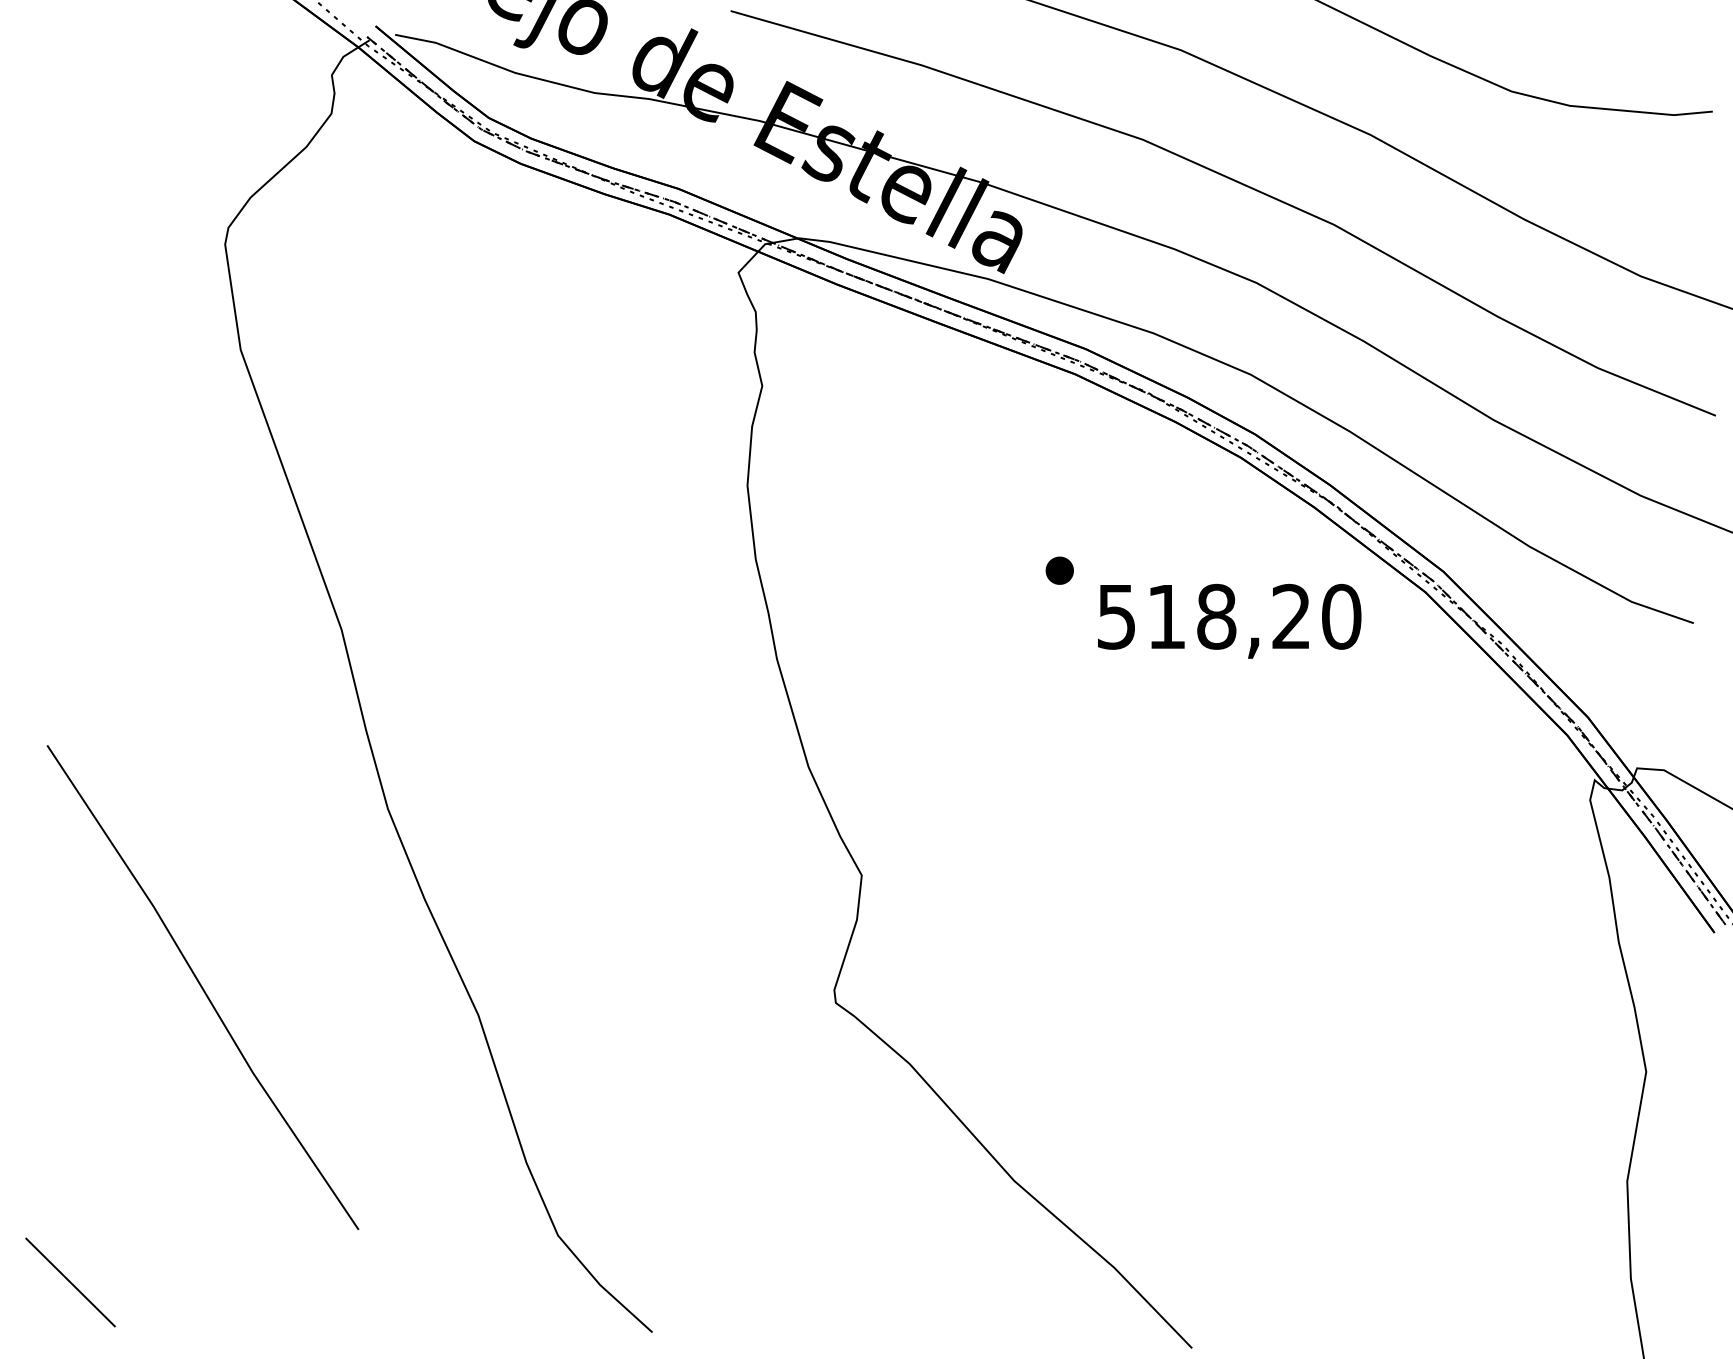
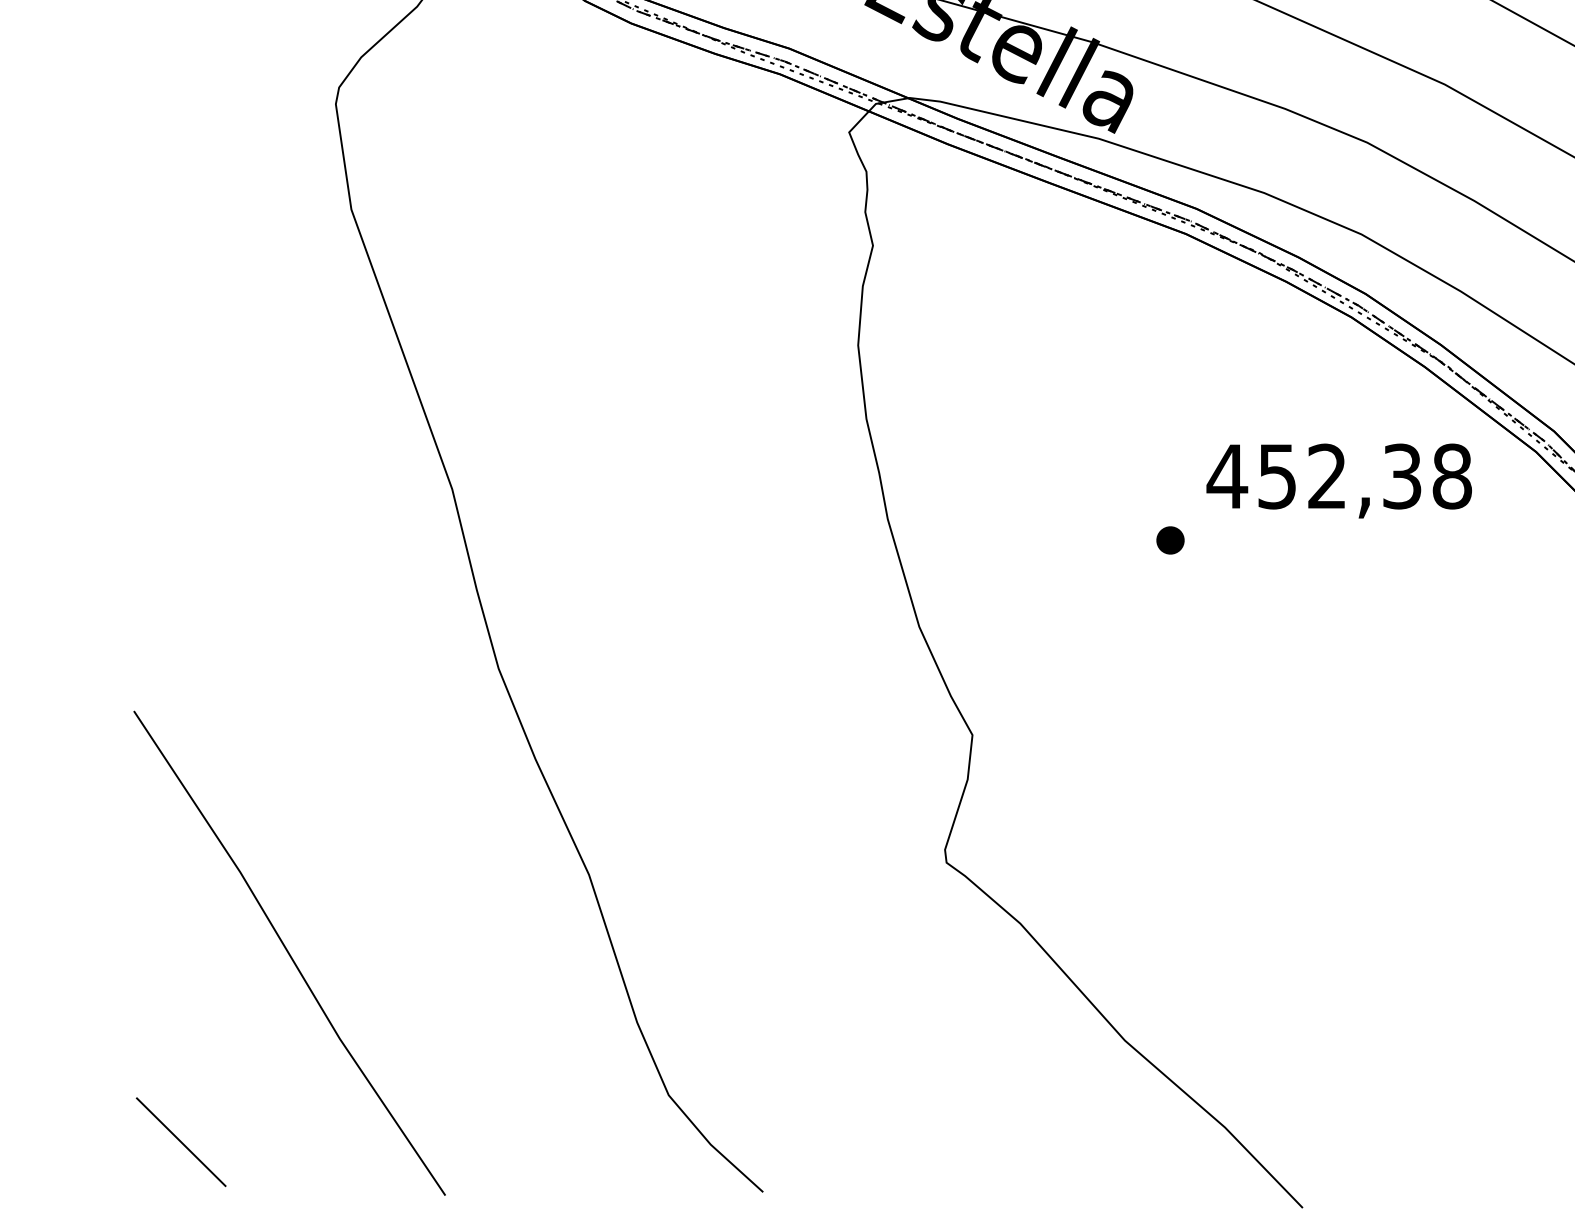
part: (1059, 570) -> (1170, 540), moved
text: (1228, 616) -> (1339, 476), 518,20 -> 452,38
line: (202, 987) -> (289, 953), moved

